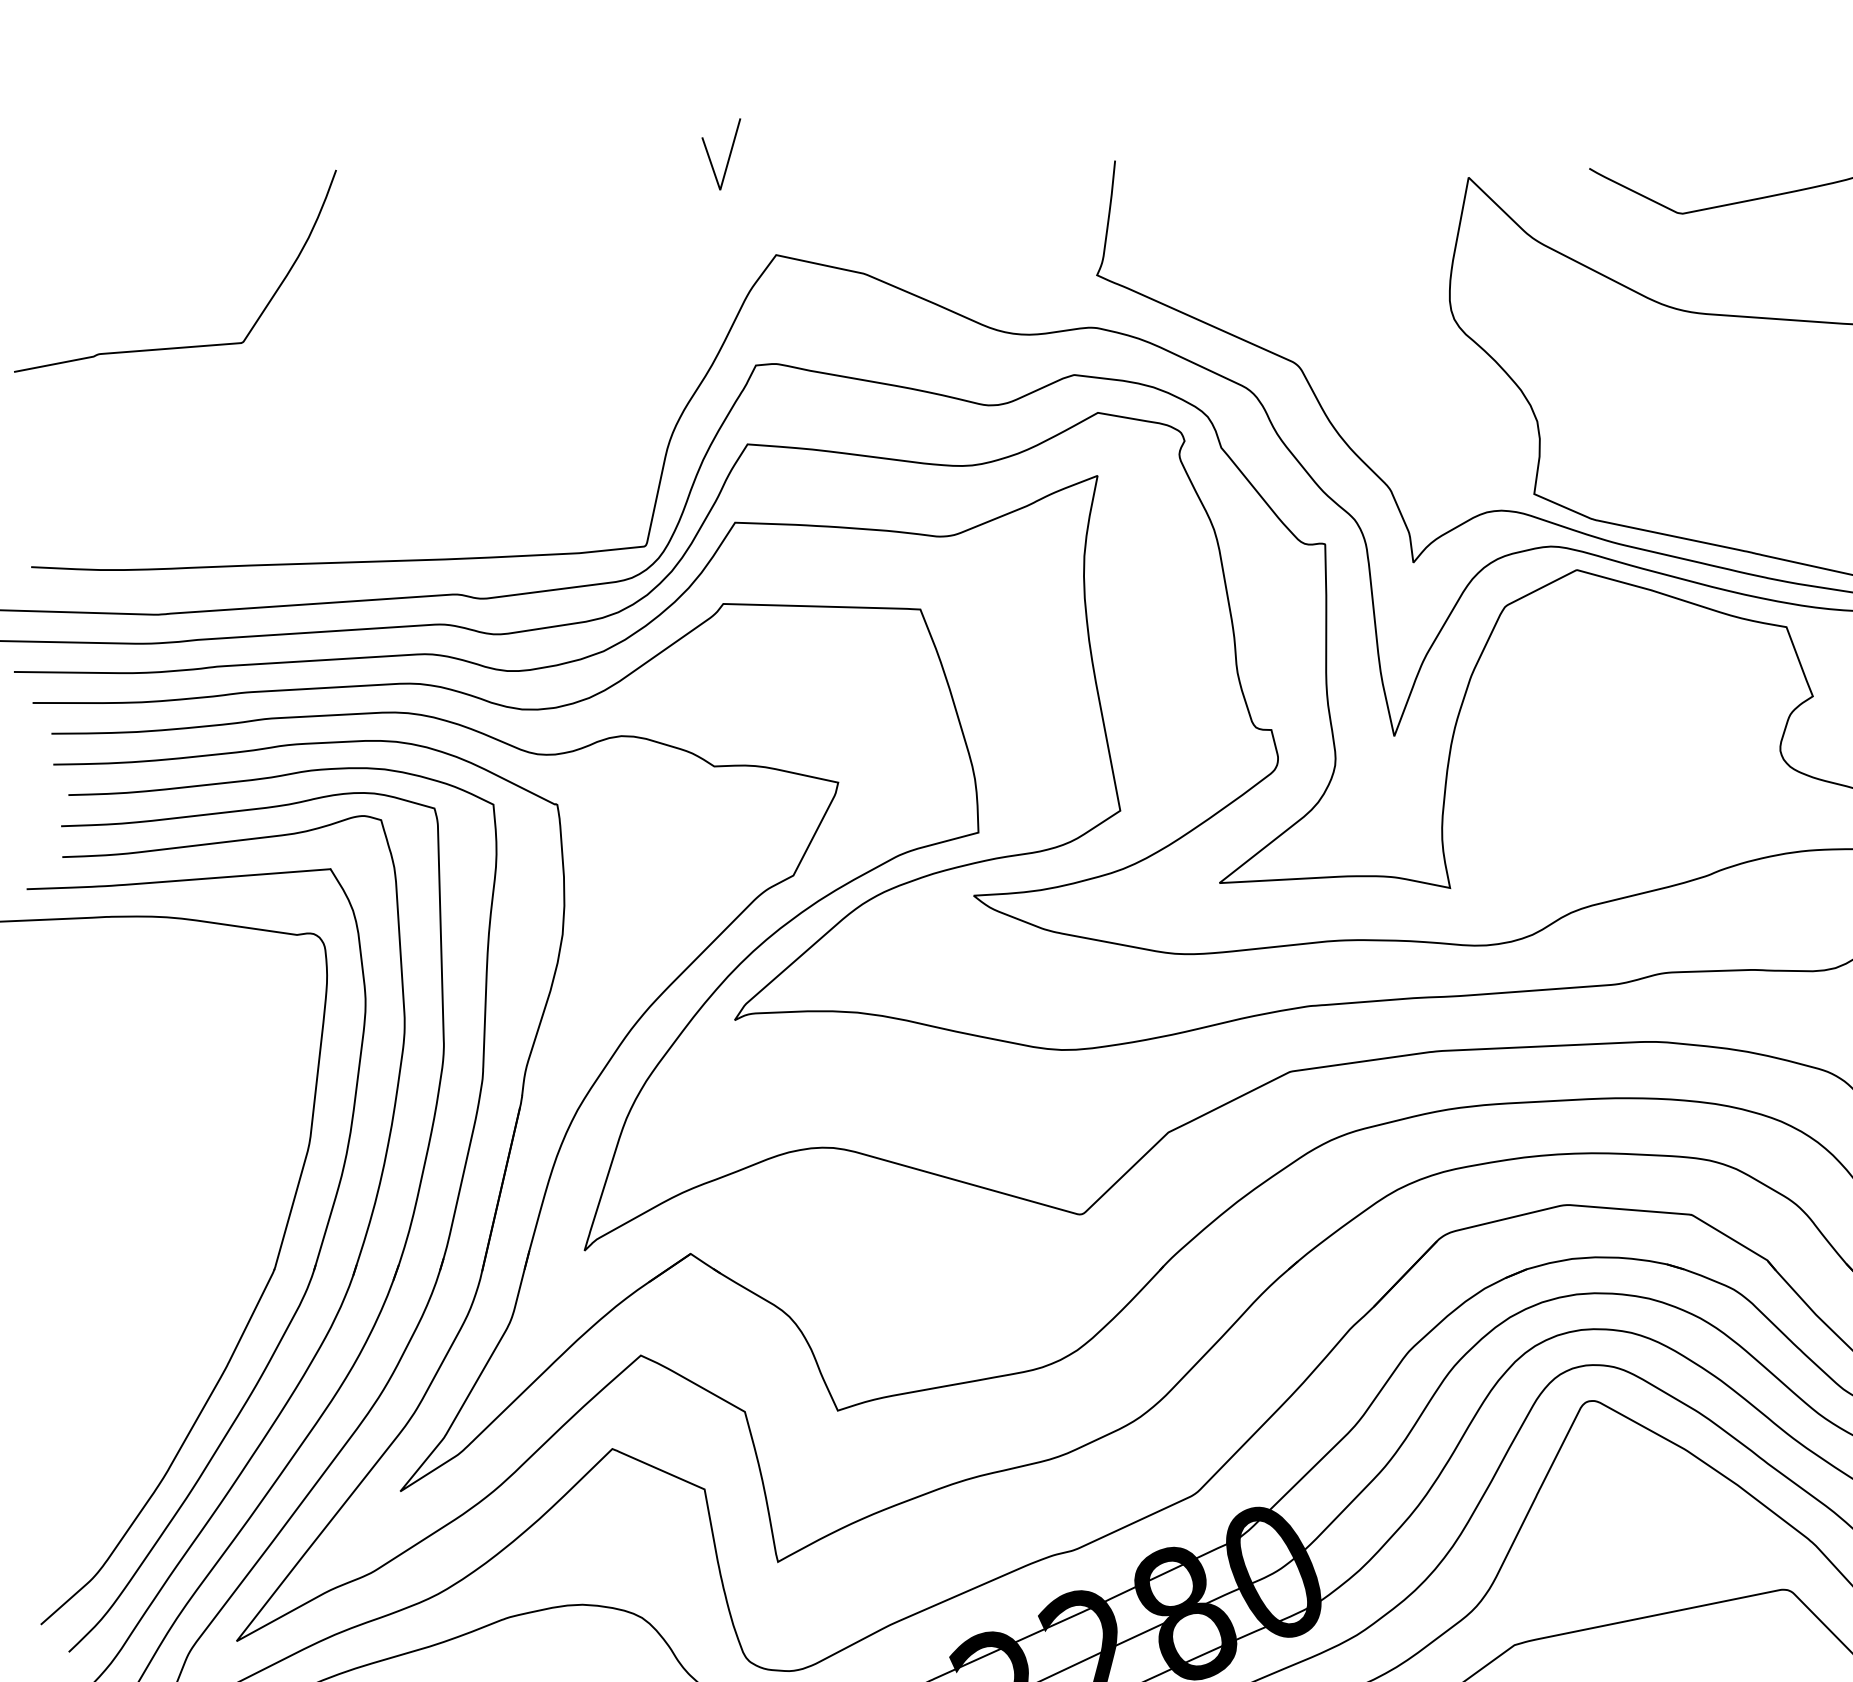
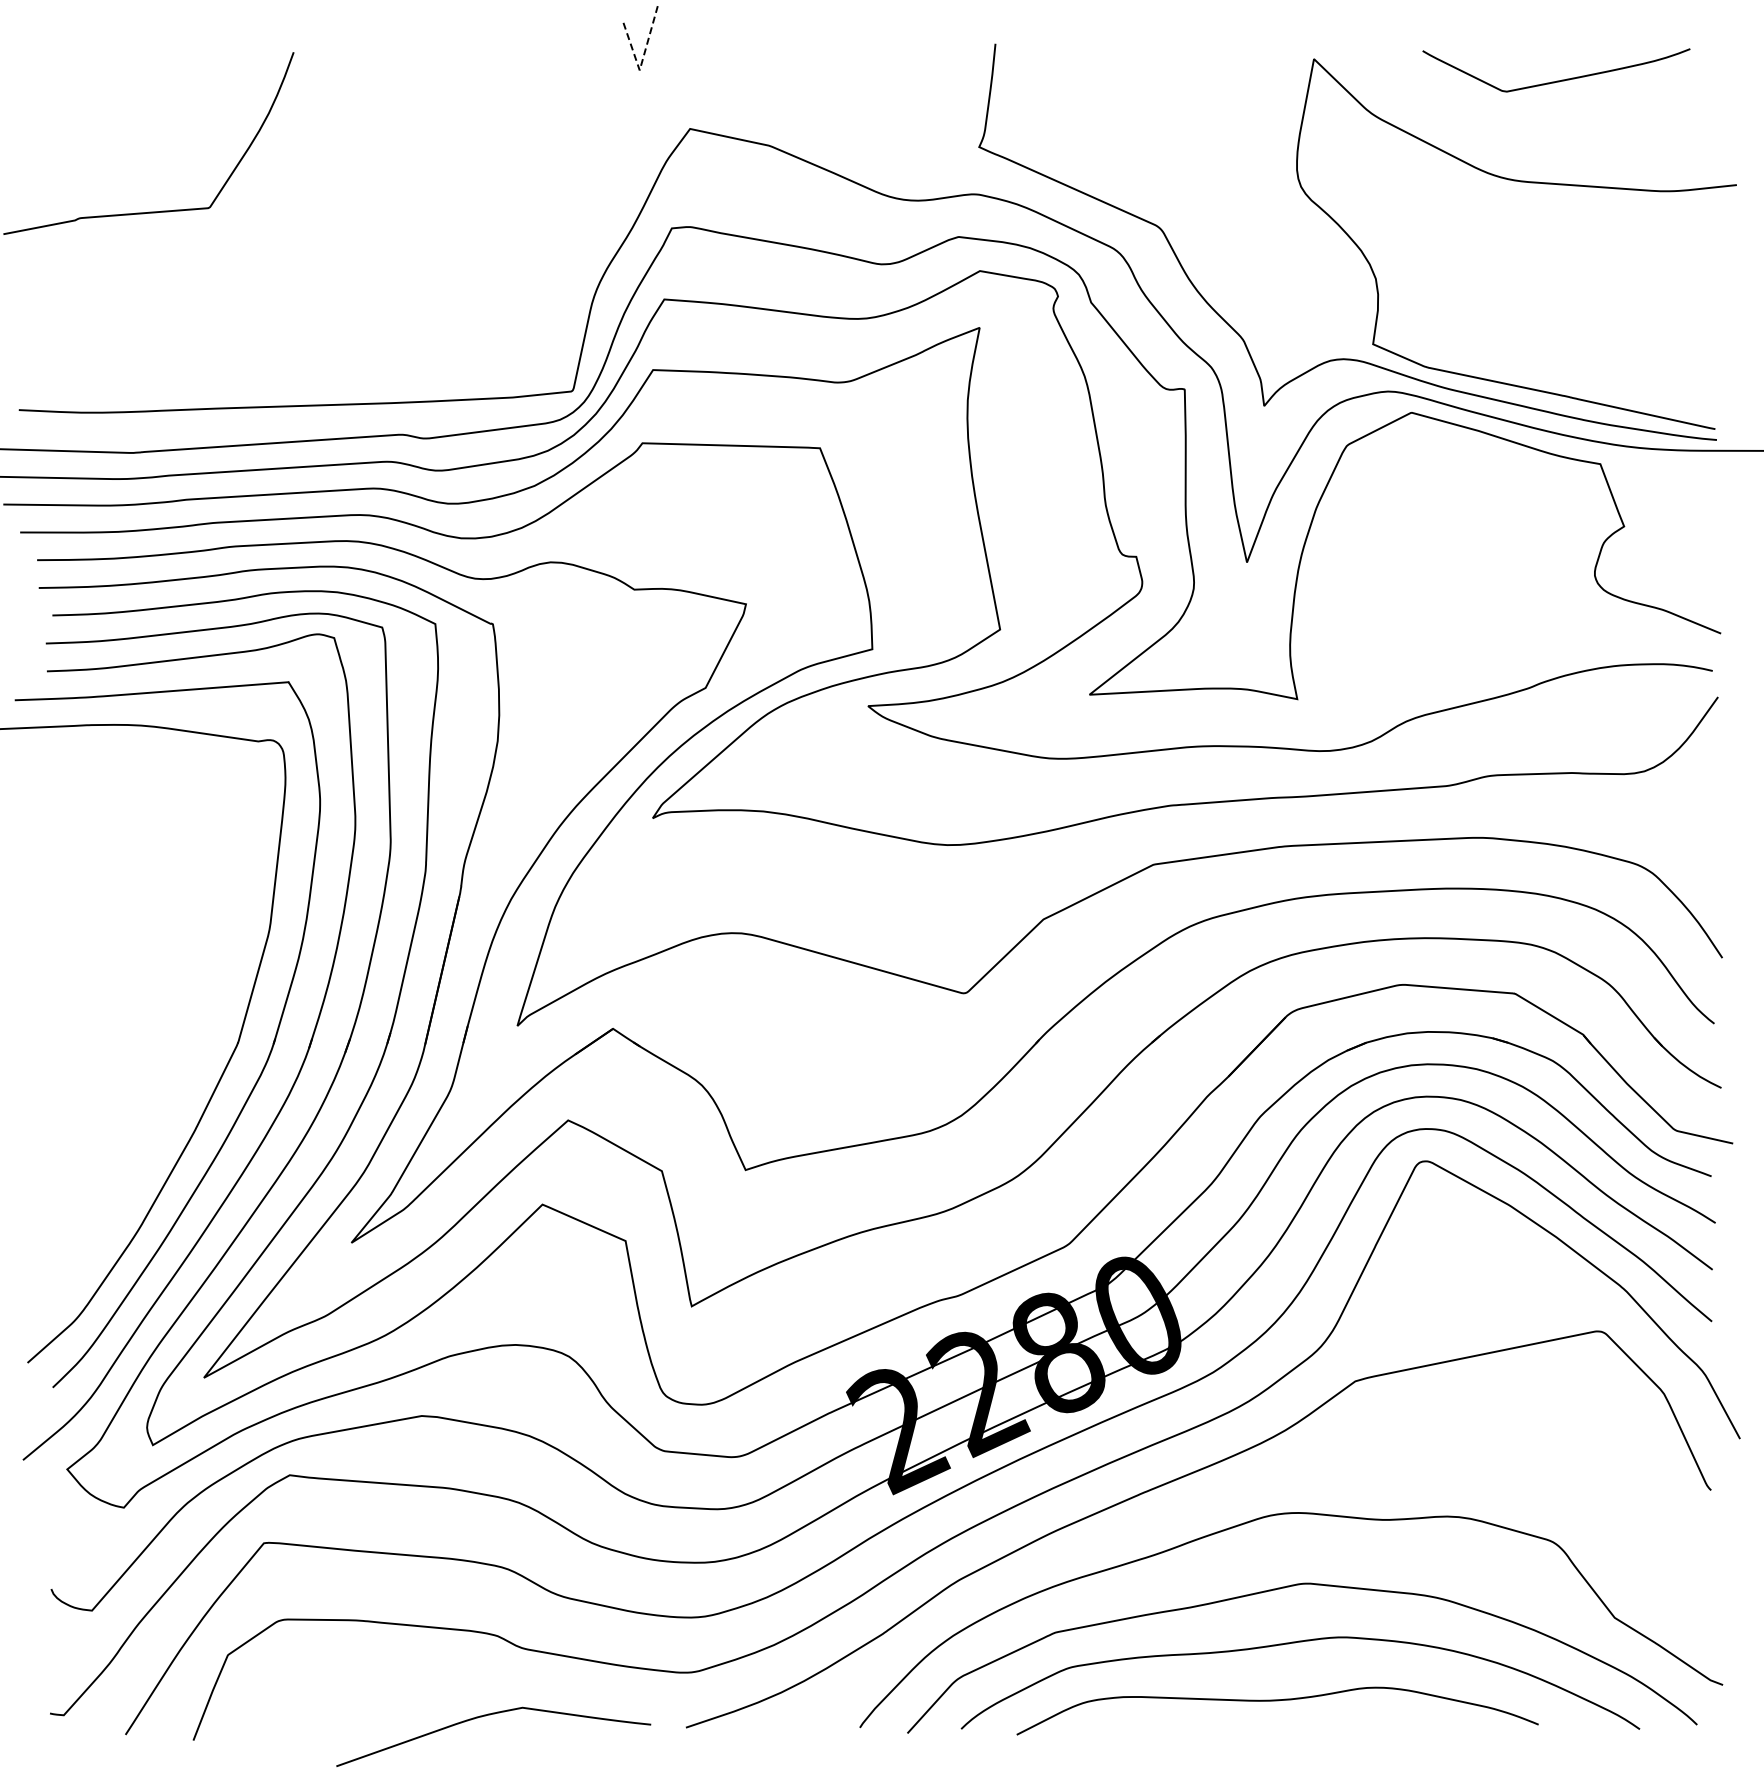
line: (722, 181) -> (641, 62), solid -> dashed

